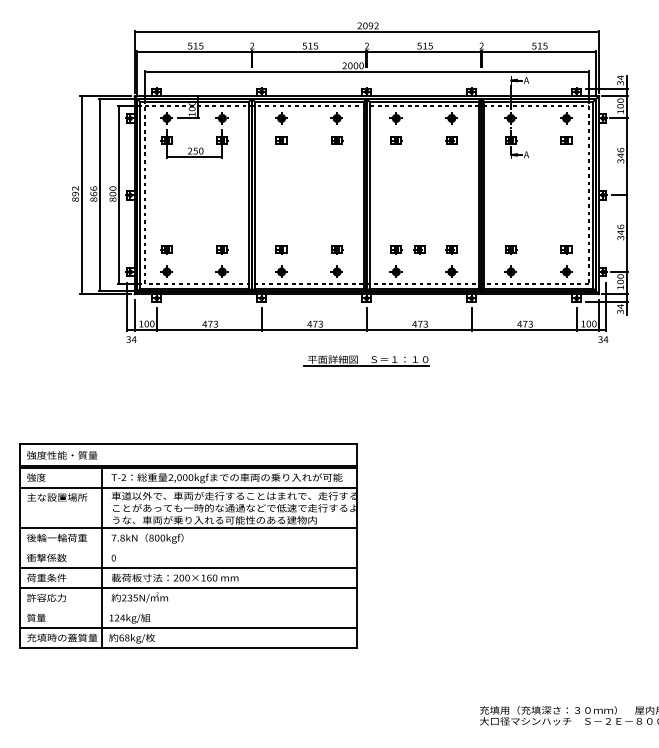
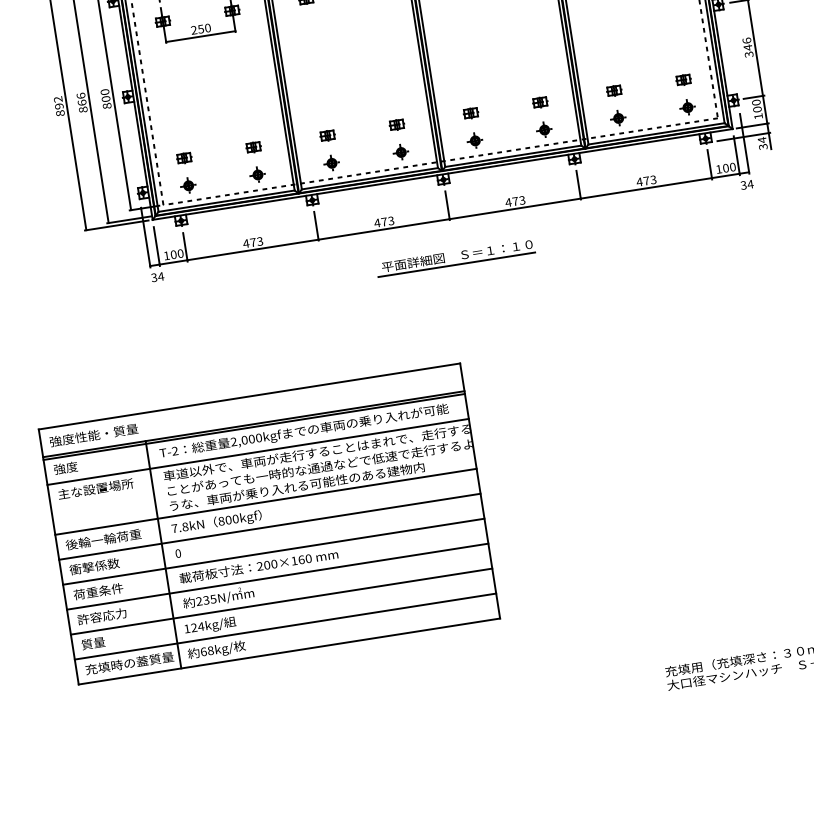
part: (419, 249) -> (499, 108), removed
line: (188, 548) -> (269, 527), added
line: (188, 608) -> (281, 601), added

